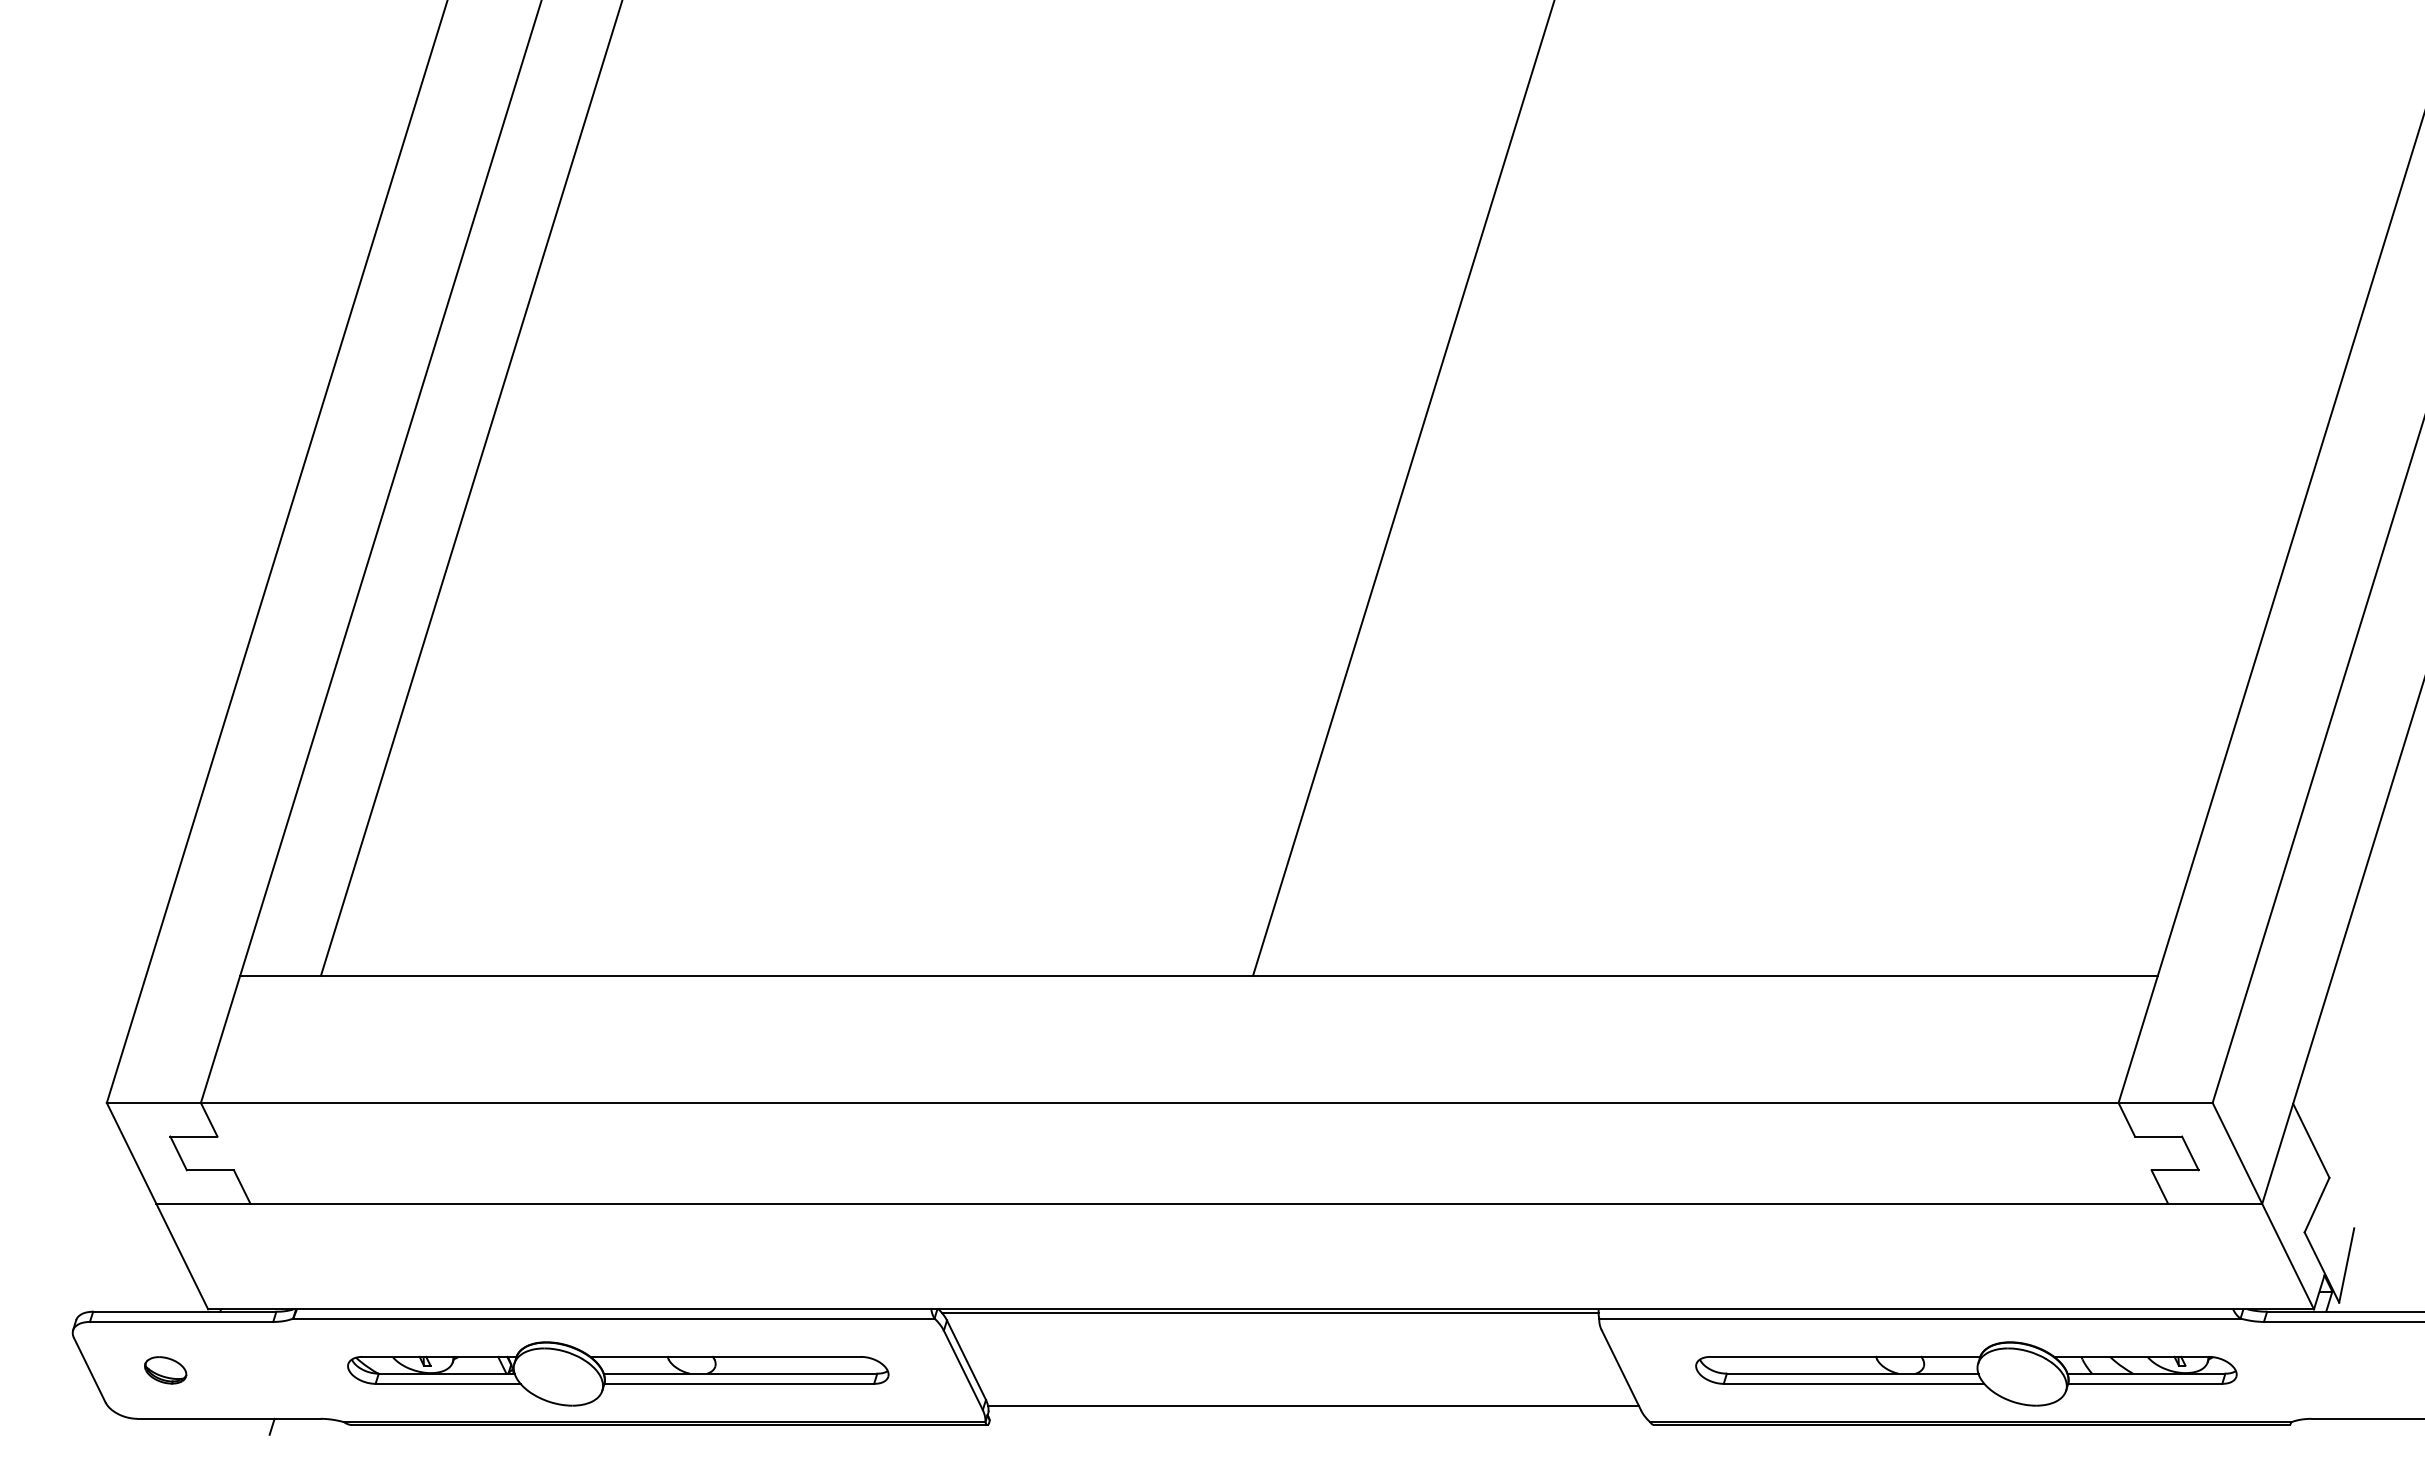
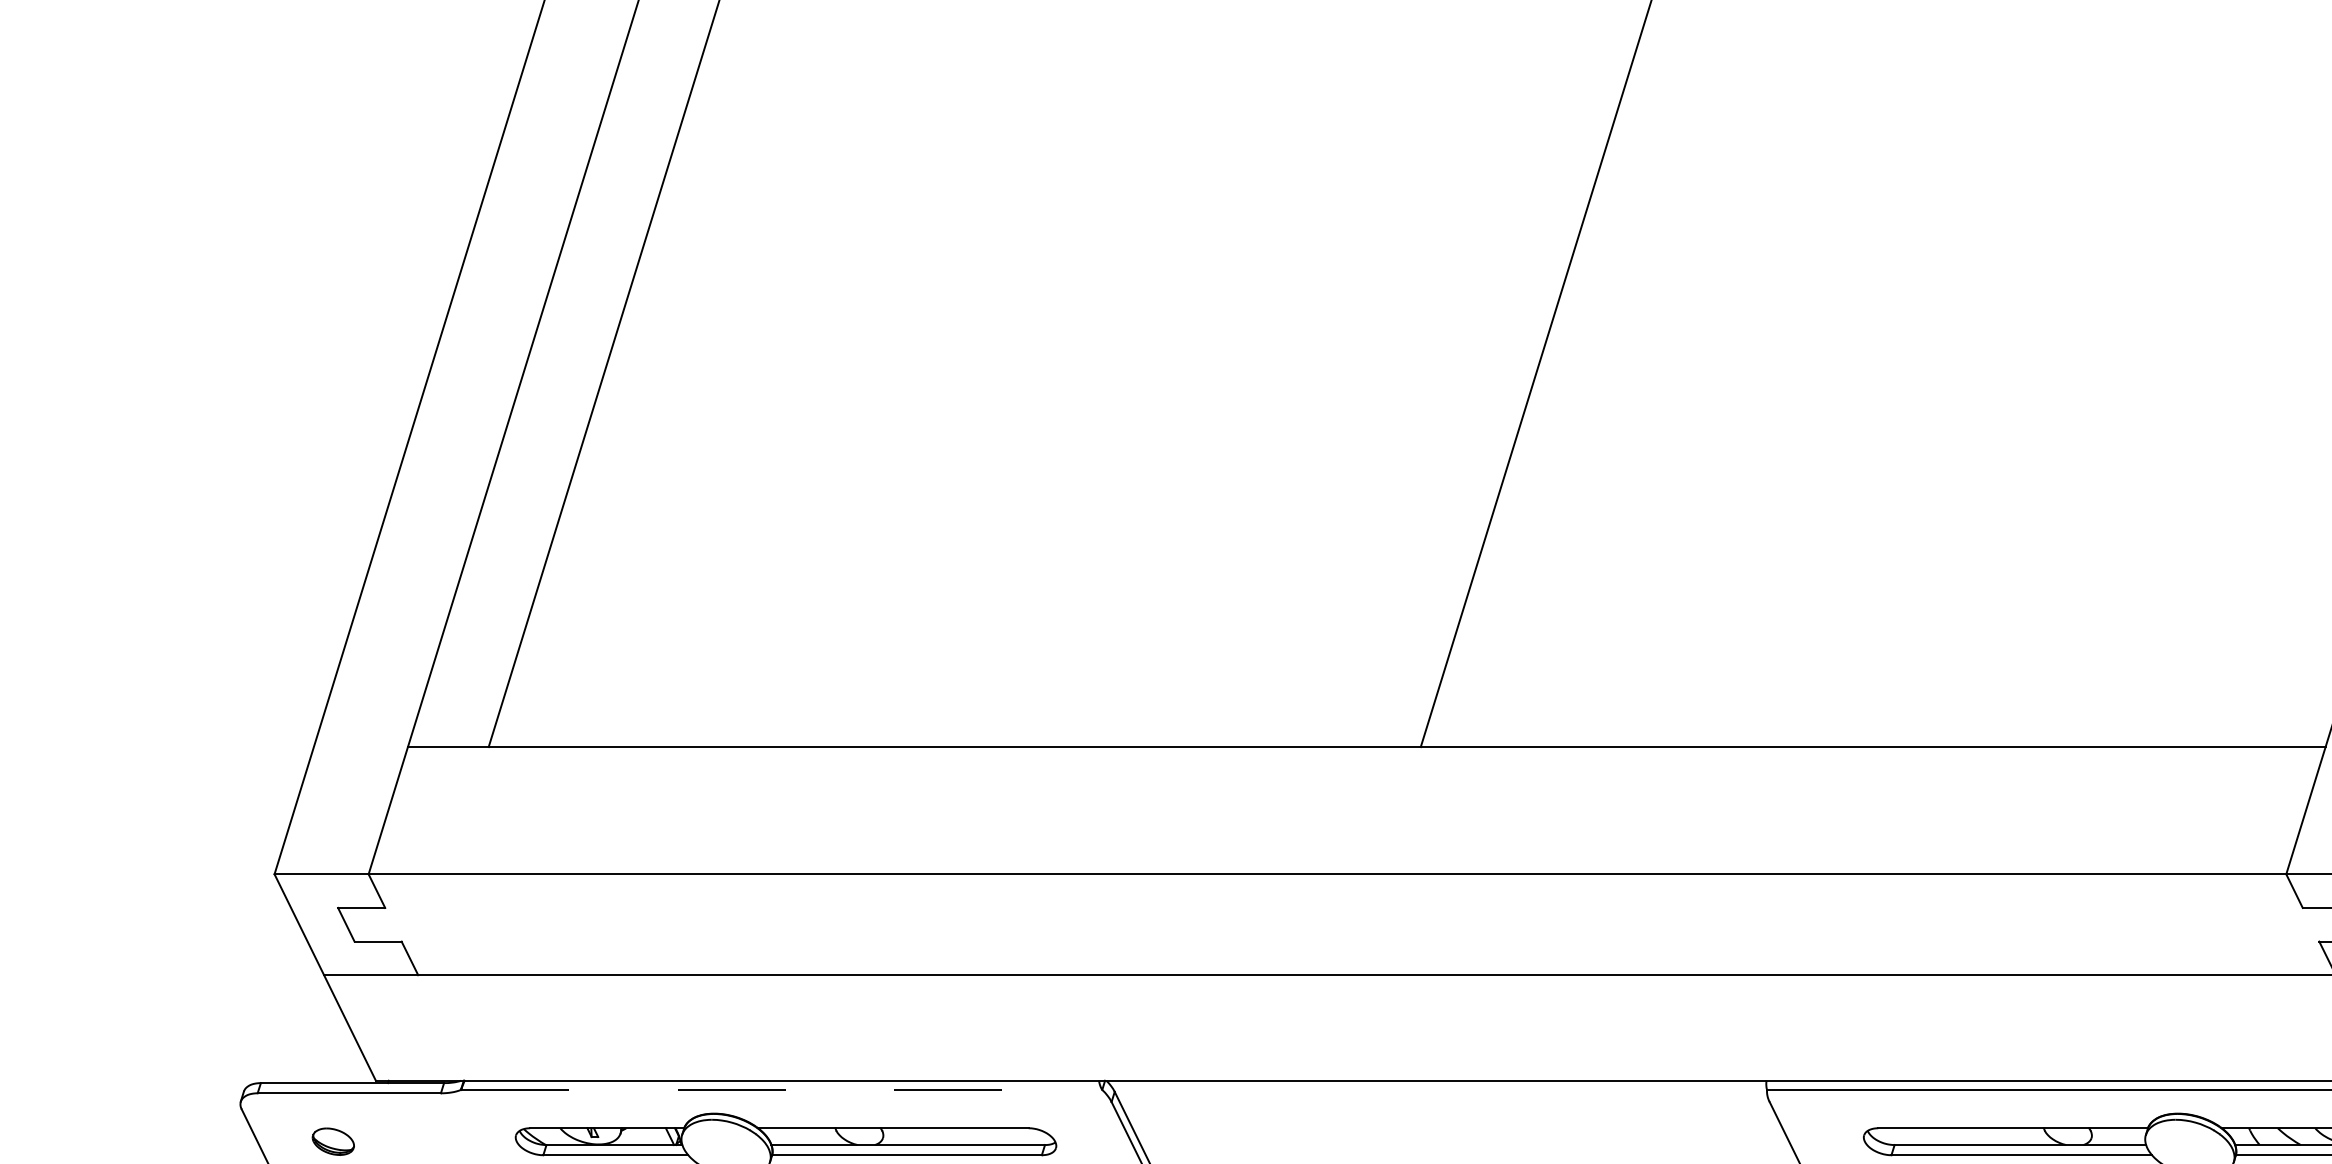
line: (1269, 1312) -> (1437, 1083), removed
line: (613, 1318) -> (781, 1089), solid -> dashed

